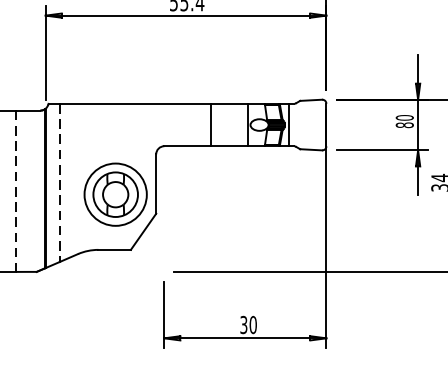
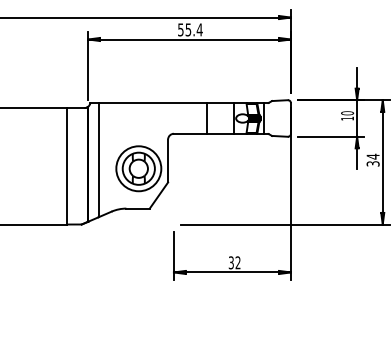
text: (404, 125) -> (347, 118), 80 -> 10
line: (59, 183) -> (98, 160), dashed -> solid
line: (15, 191) -> (66, 166), dashed -> solid
text: (252, 324) -> (237, 262), 30 -> 32

